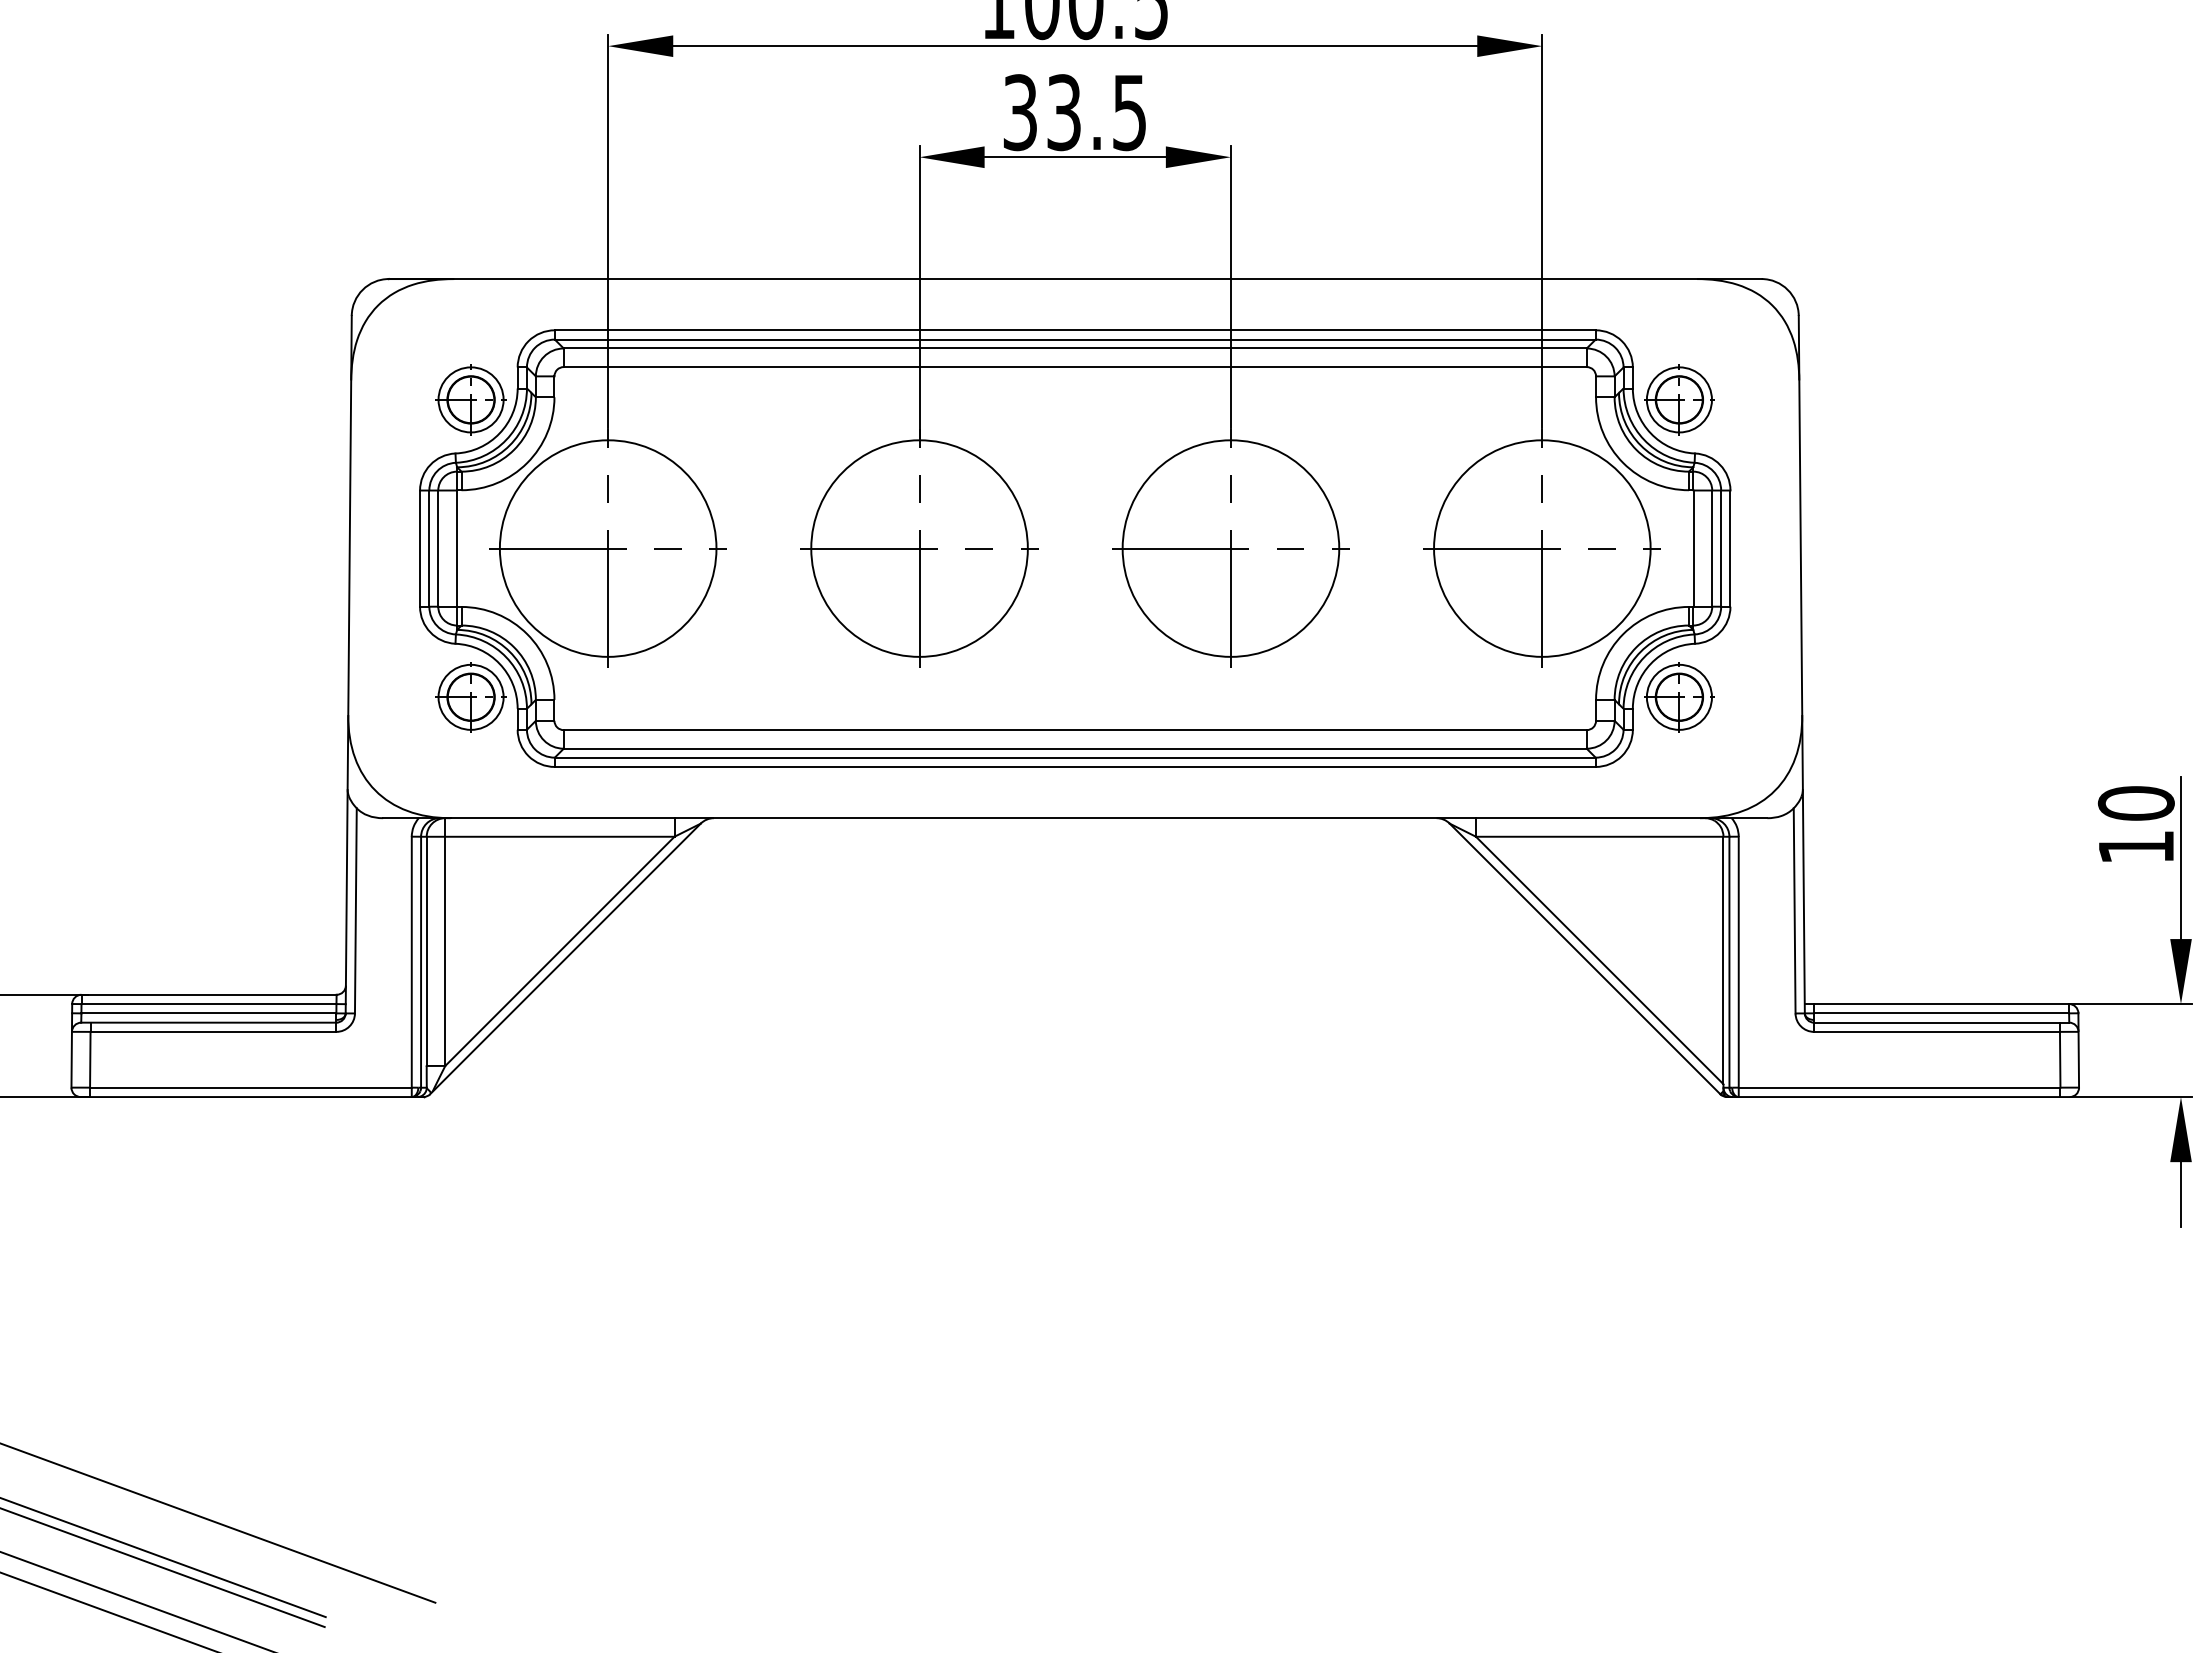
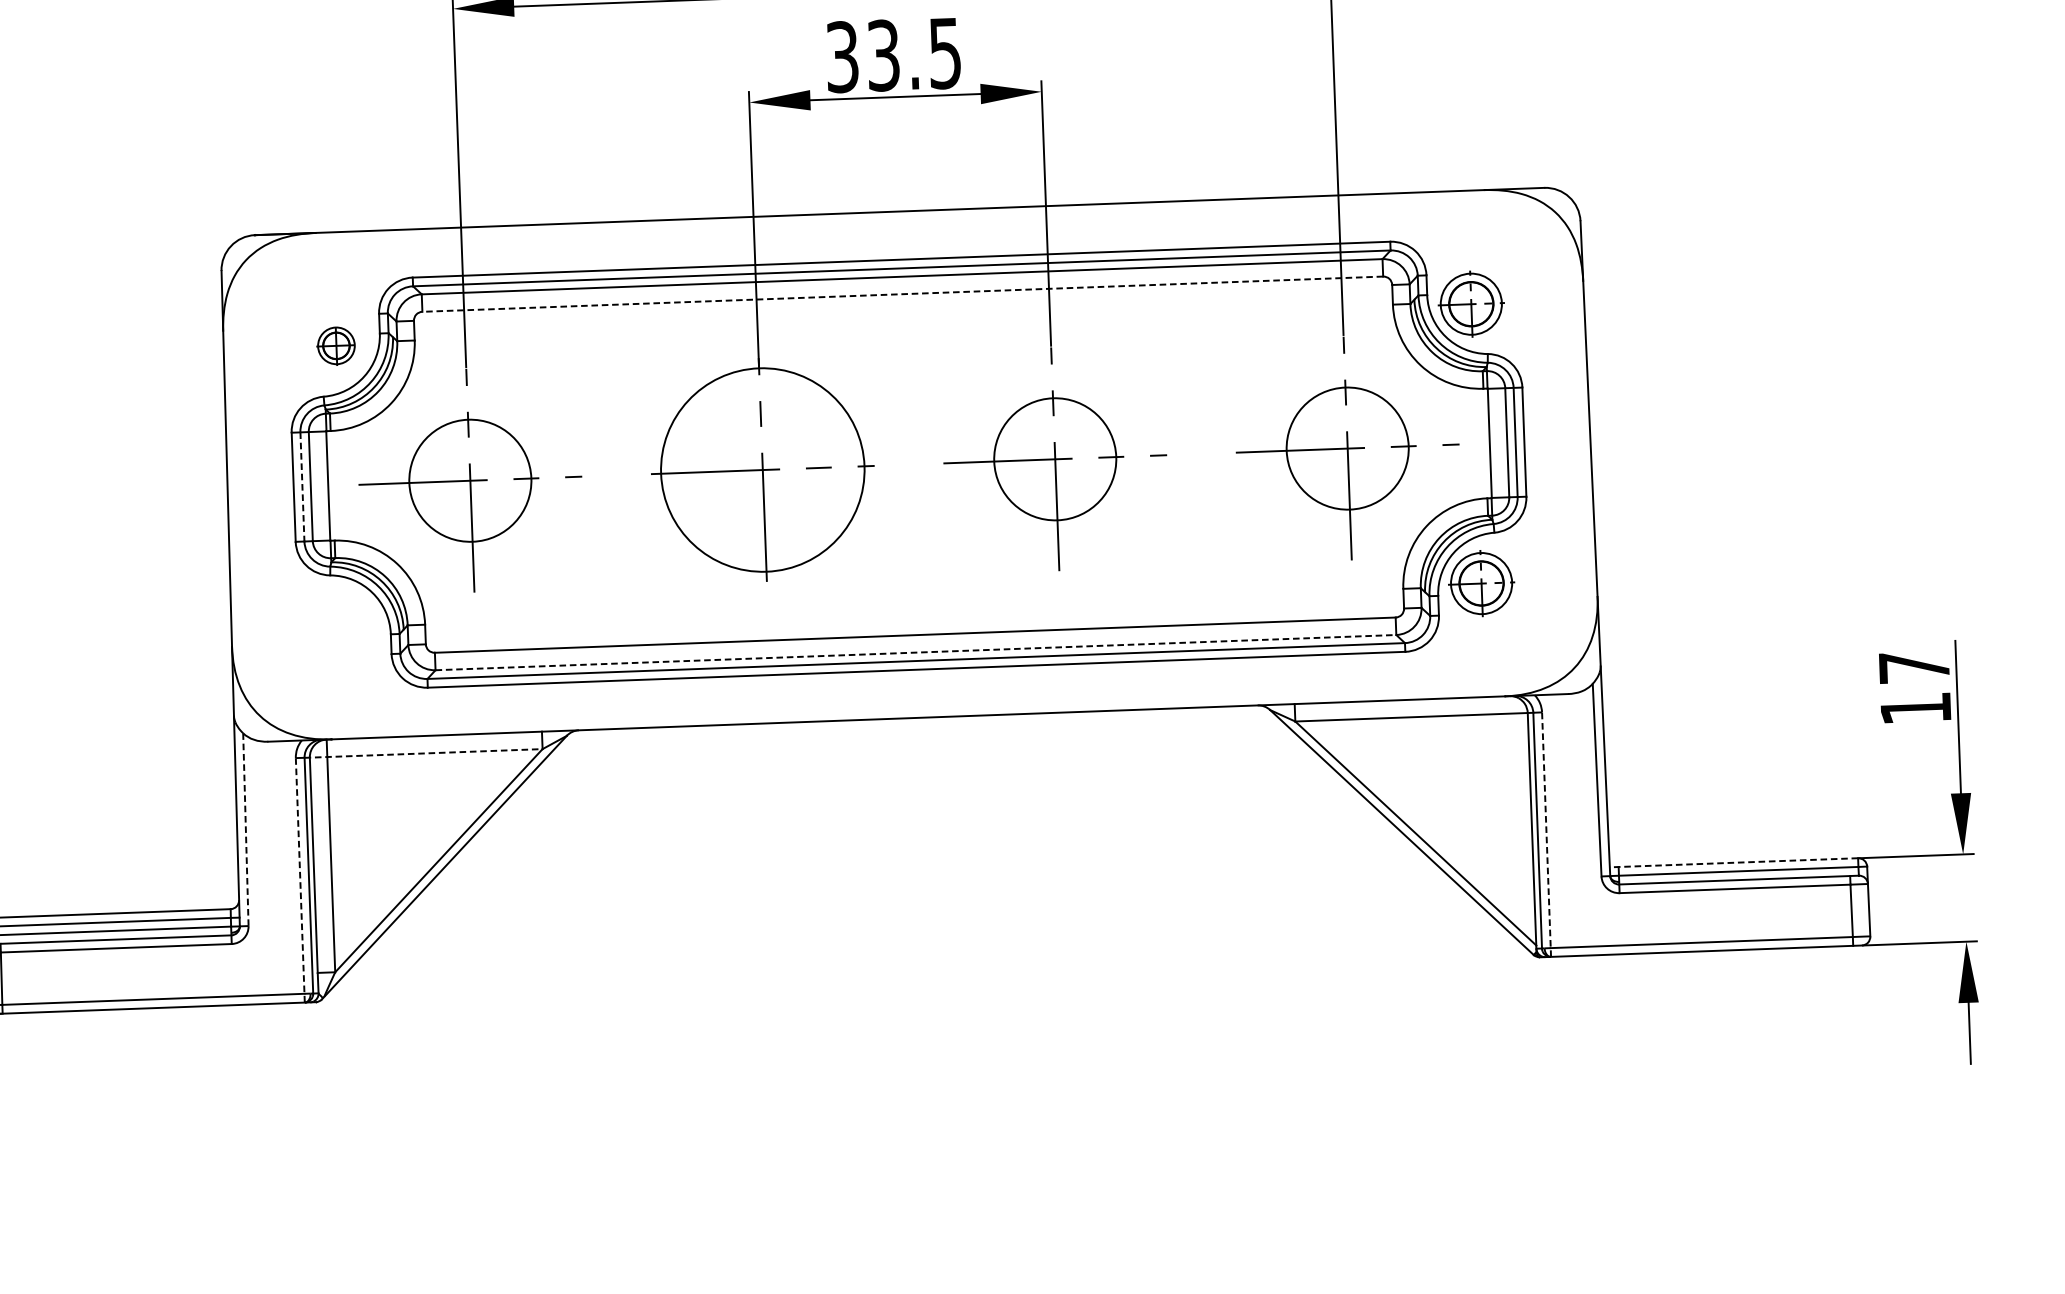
line: (1074, 367) -> (902, 294), solid -> dashed
part: (470, 399) -> (335, 345), size x0.6
circle: (607, 548) -> (469, 480), size x0.6
circle: (1230, 548) -> (1054, 459), size x0.6
circle: (1542, 548) -> (1347, 448), size x0.6
line: (429, 549) -> (302, 487), solid -> dashed
part: (470, 697) -> (346, 625), removed
line: (1075, 748) -> (916, 652), solid -> dashed
text: (2135, 803) -> (1913, 667), 10 -> 17
line: (547, 836) -> (423, 753), solid -> dashed
line: (355, 910) -> (245, 829), solid -> dashed
line: (1738, 966) -> (1546, 834), solid -> dashed
line: (411, 967) -> (300, 880), solid -> dashed
line: (1936, 1004) -> (1733, 863), solid -> dashed

